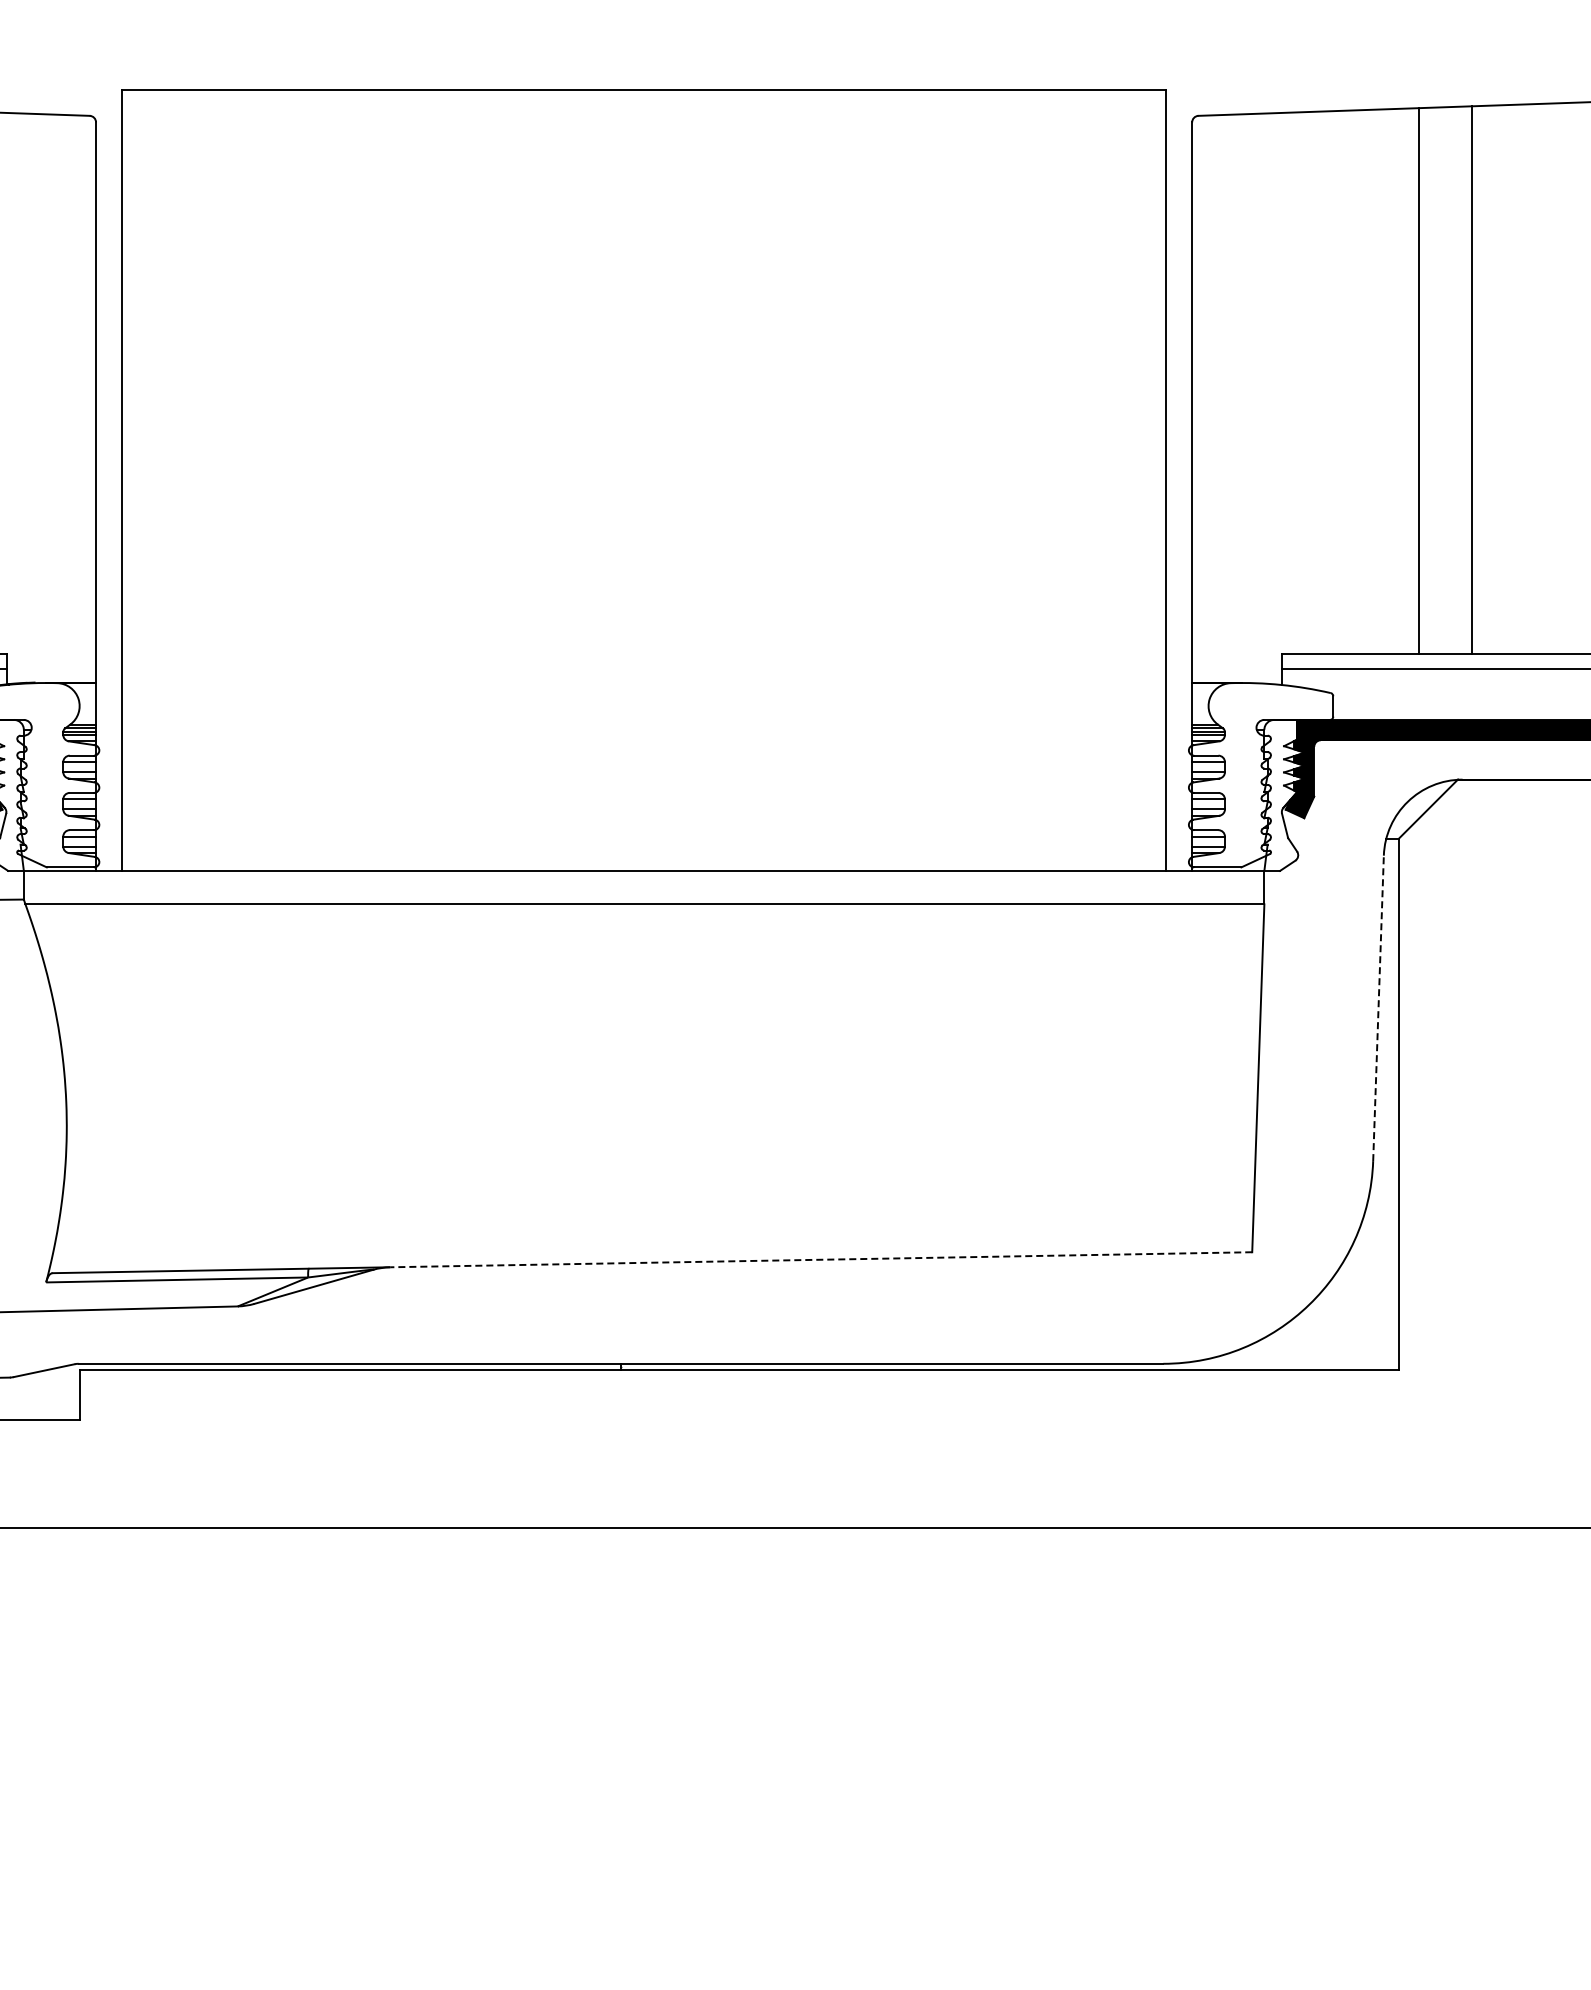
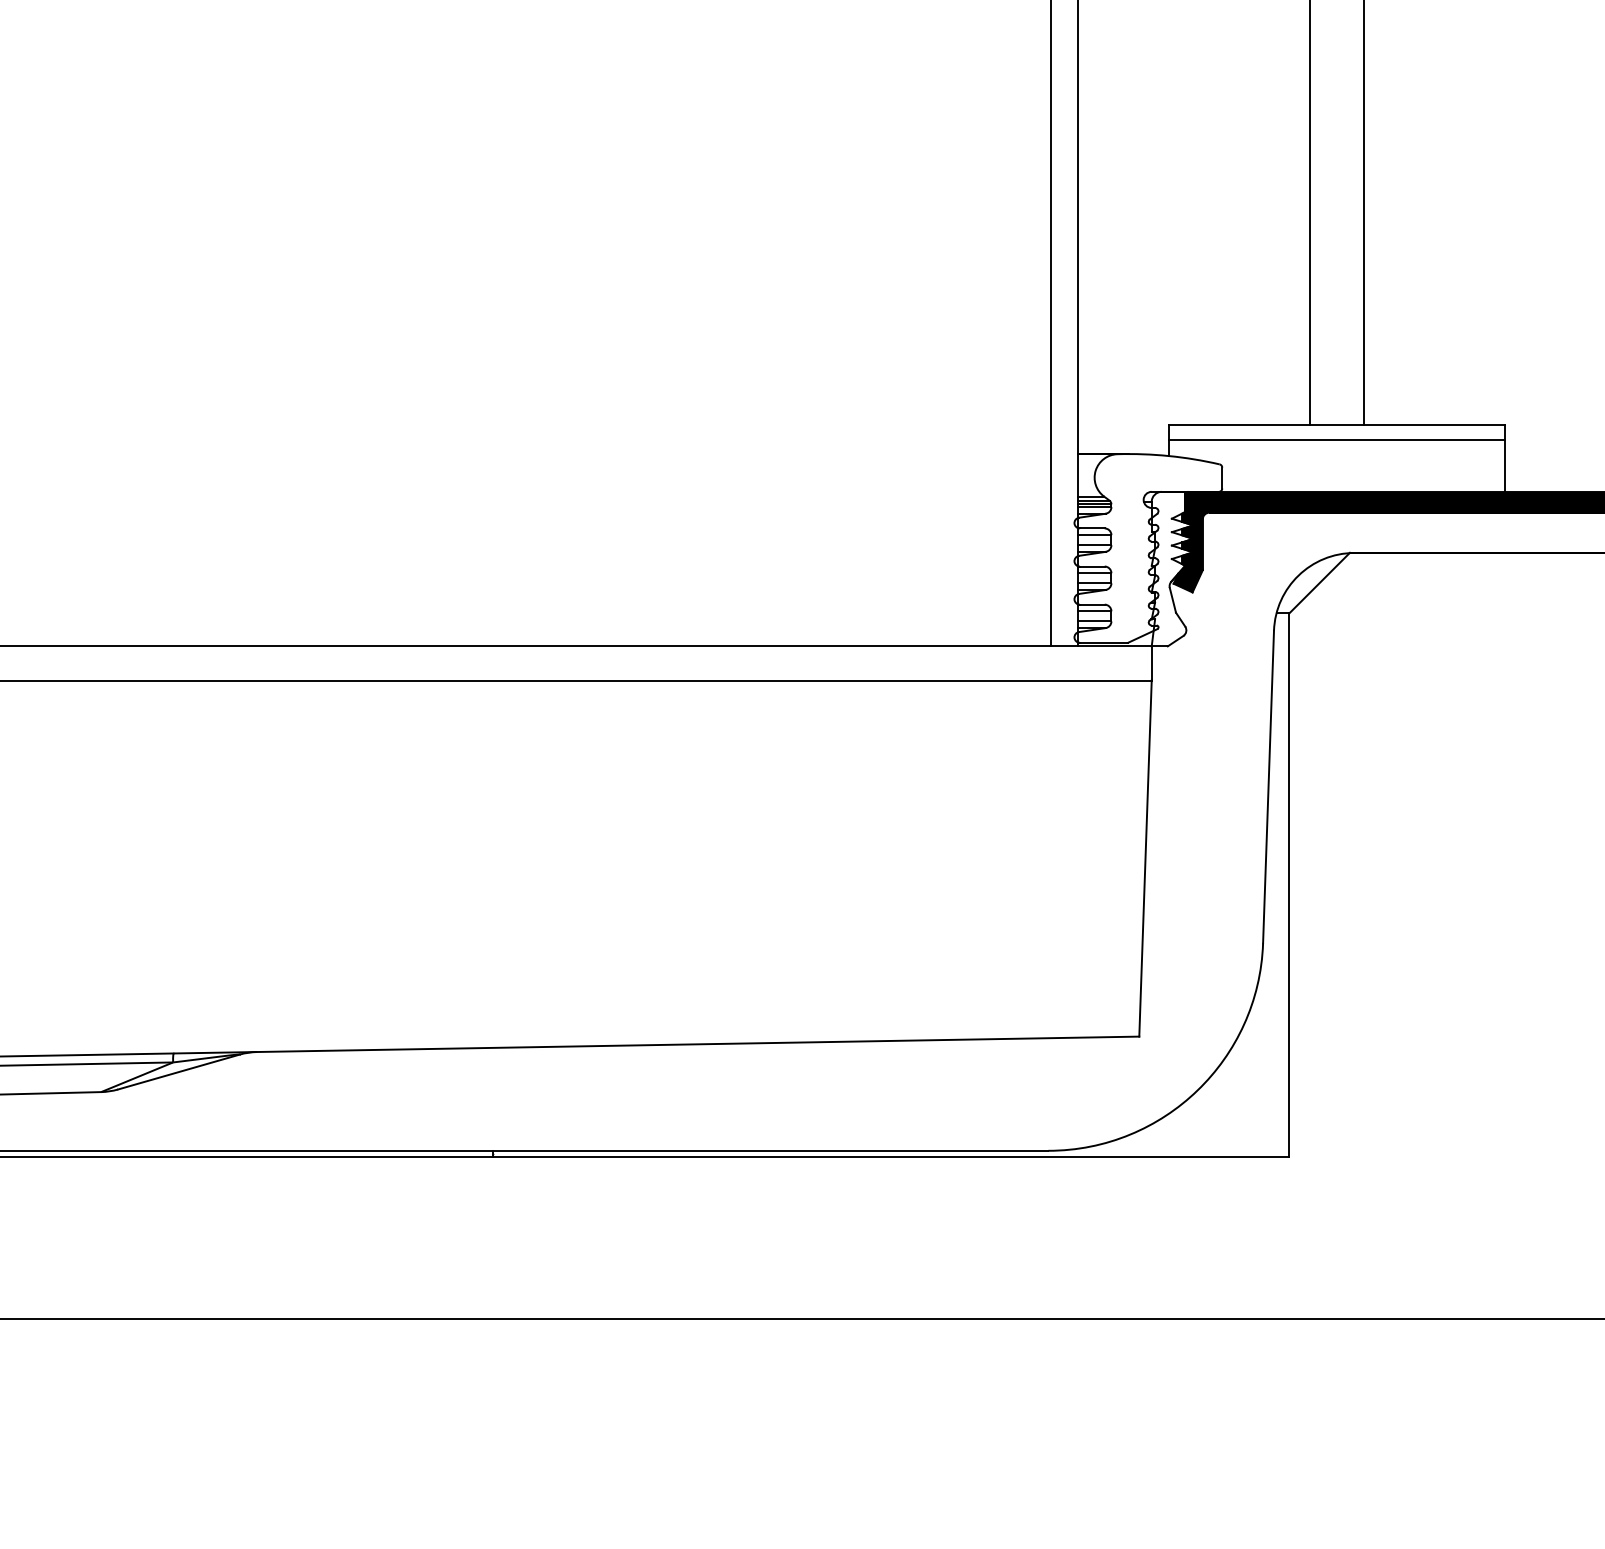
line: (1378, 1008) -> (1268, 787), dashed -> solid
line: (820, 1259) -> (697, 1044), dashed -> solid

